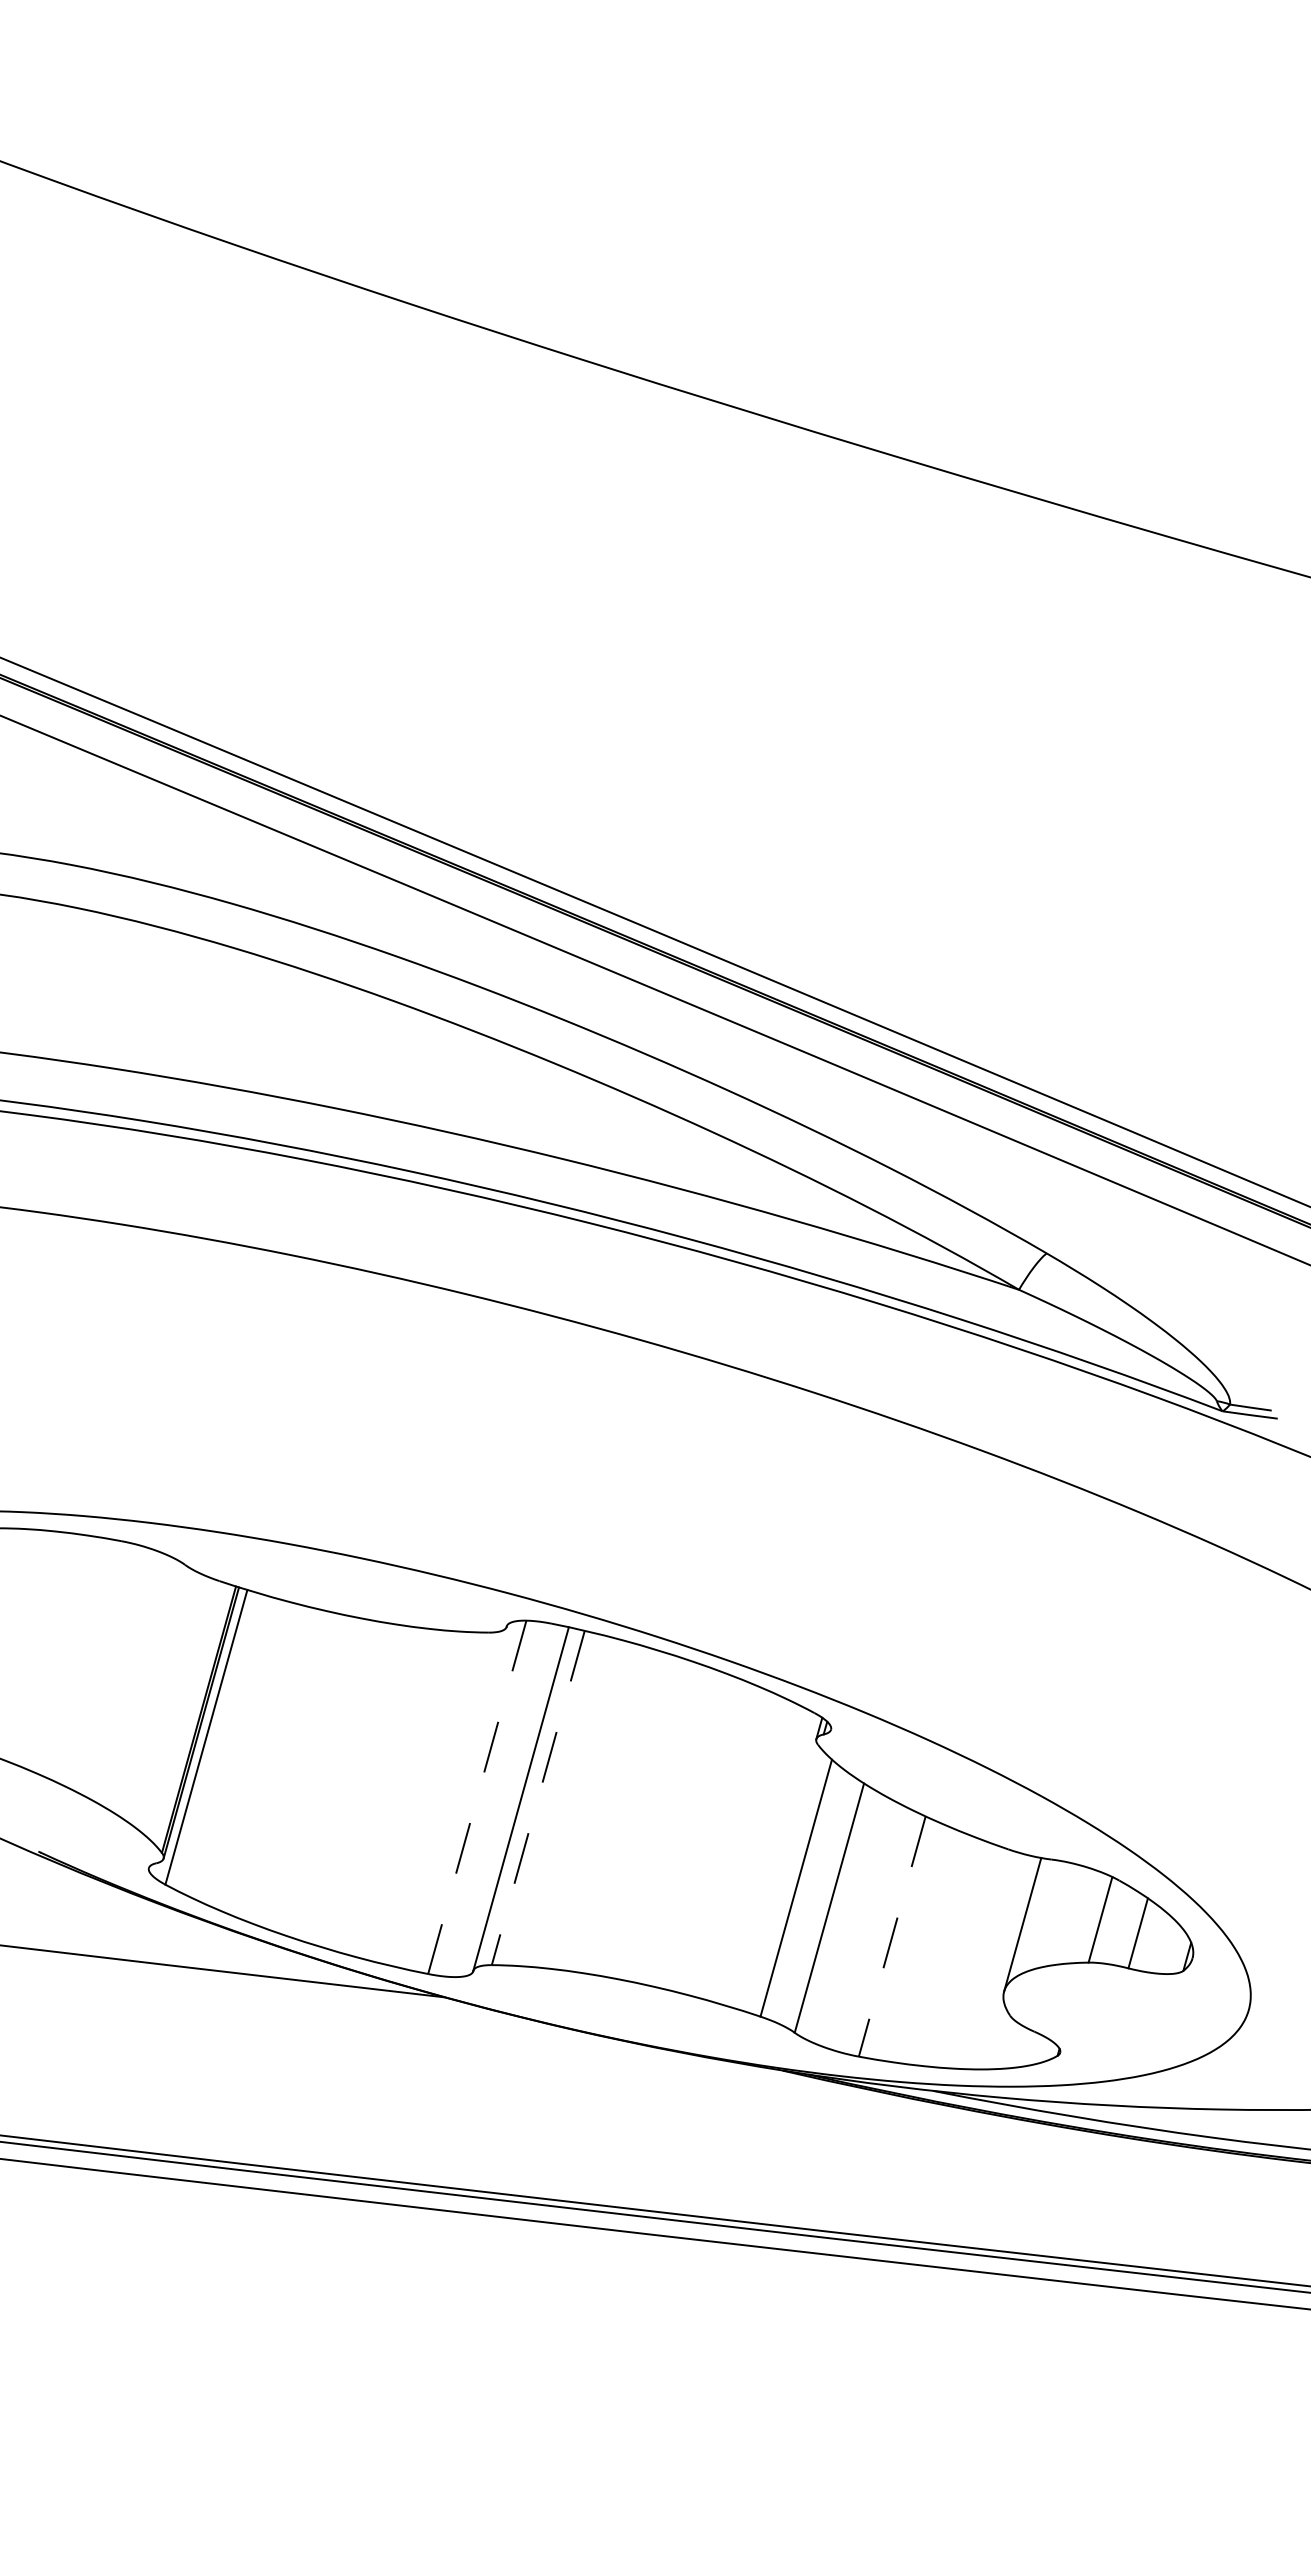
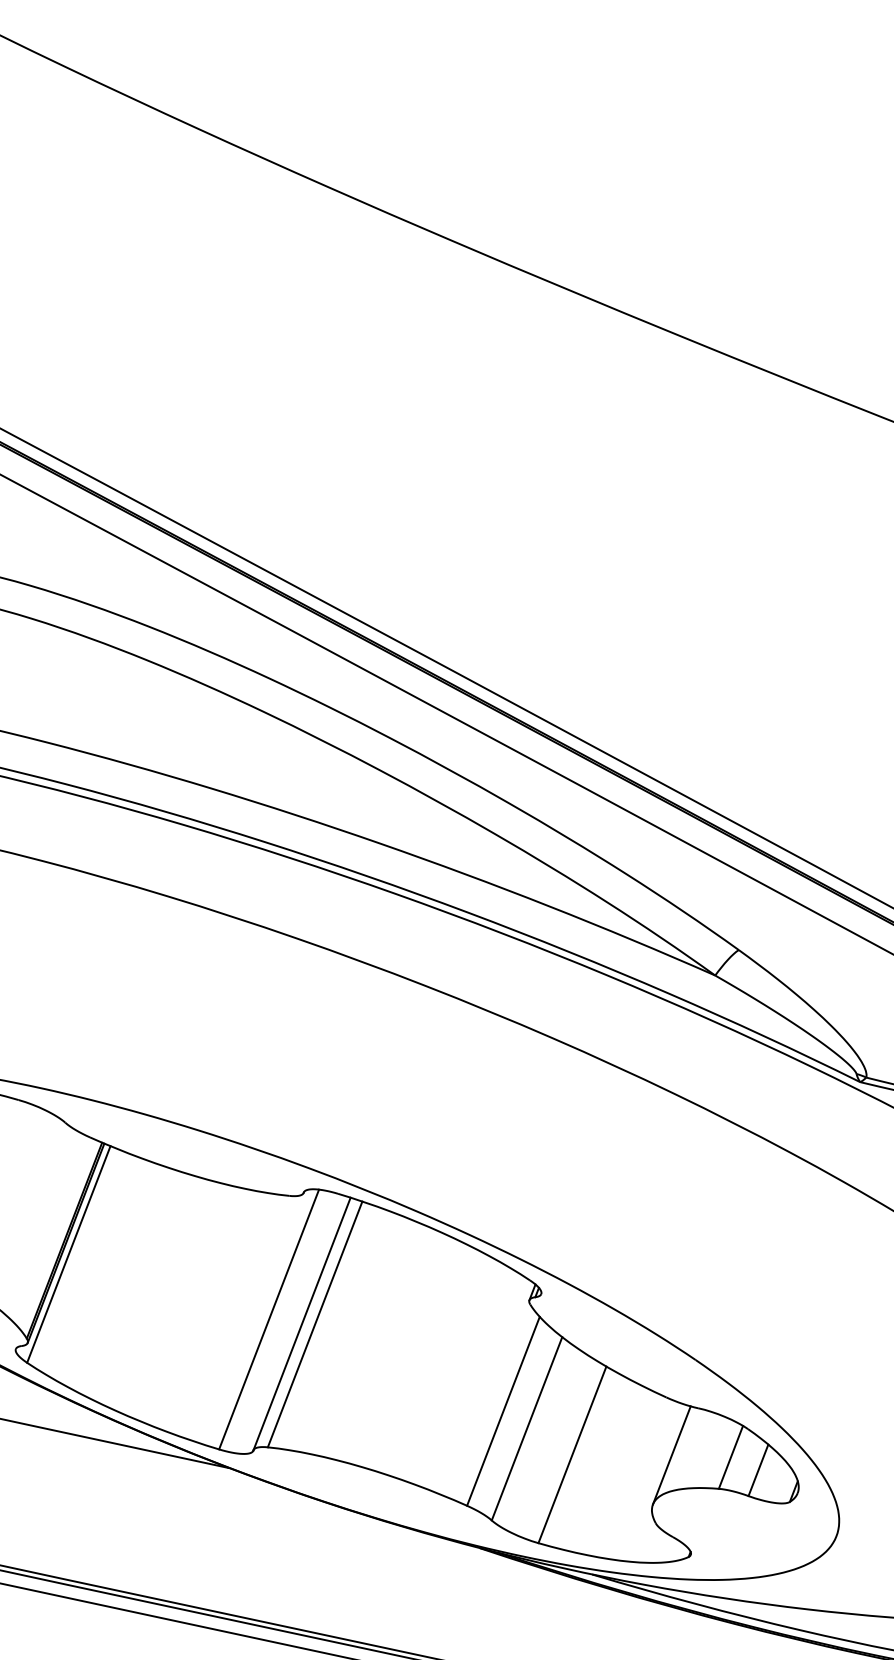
line: (477, 1797) -> (269, 1319), dashed -> solid
line: (538, 1797) -> (315, 1324), dashed -> solid
line: (892, 1936) -> (572, 1454), dashed -> solid

